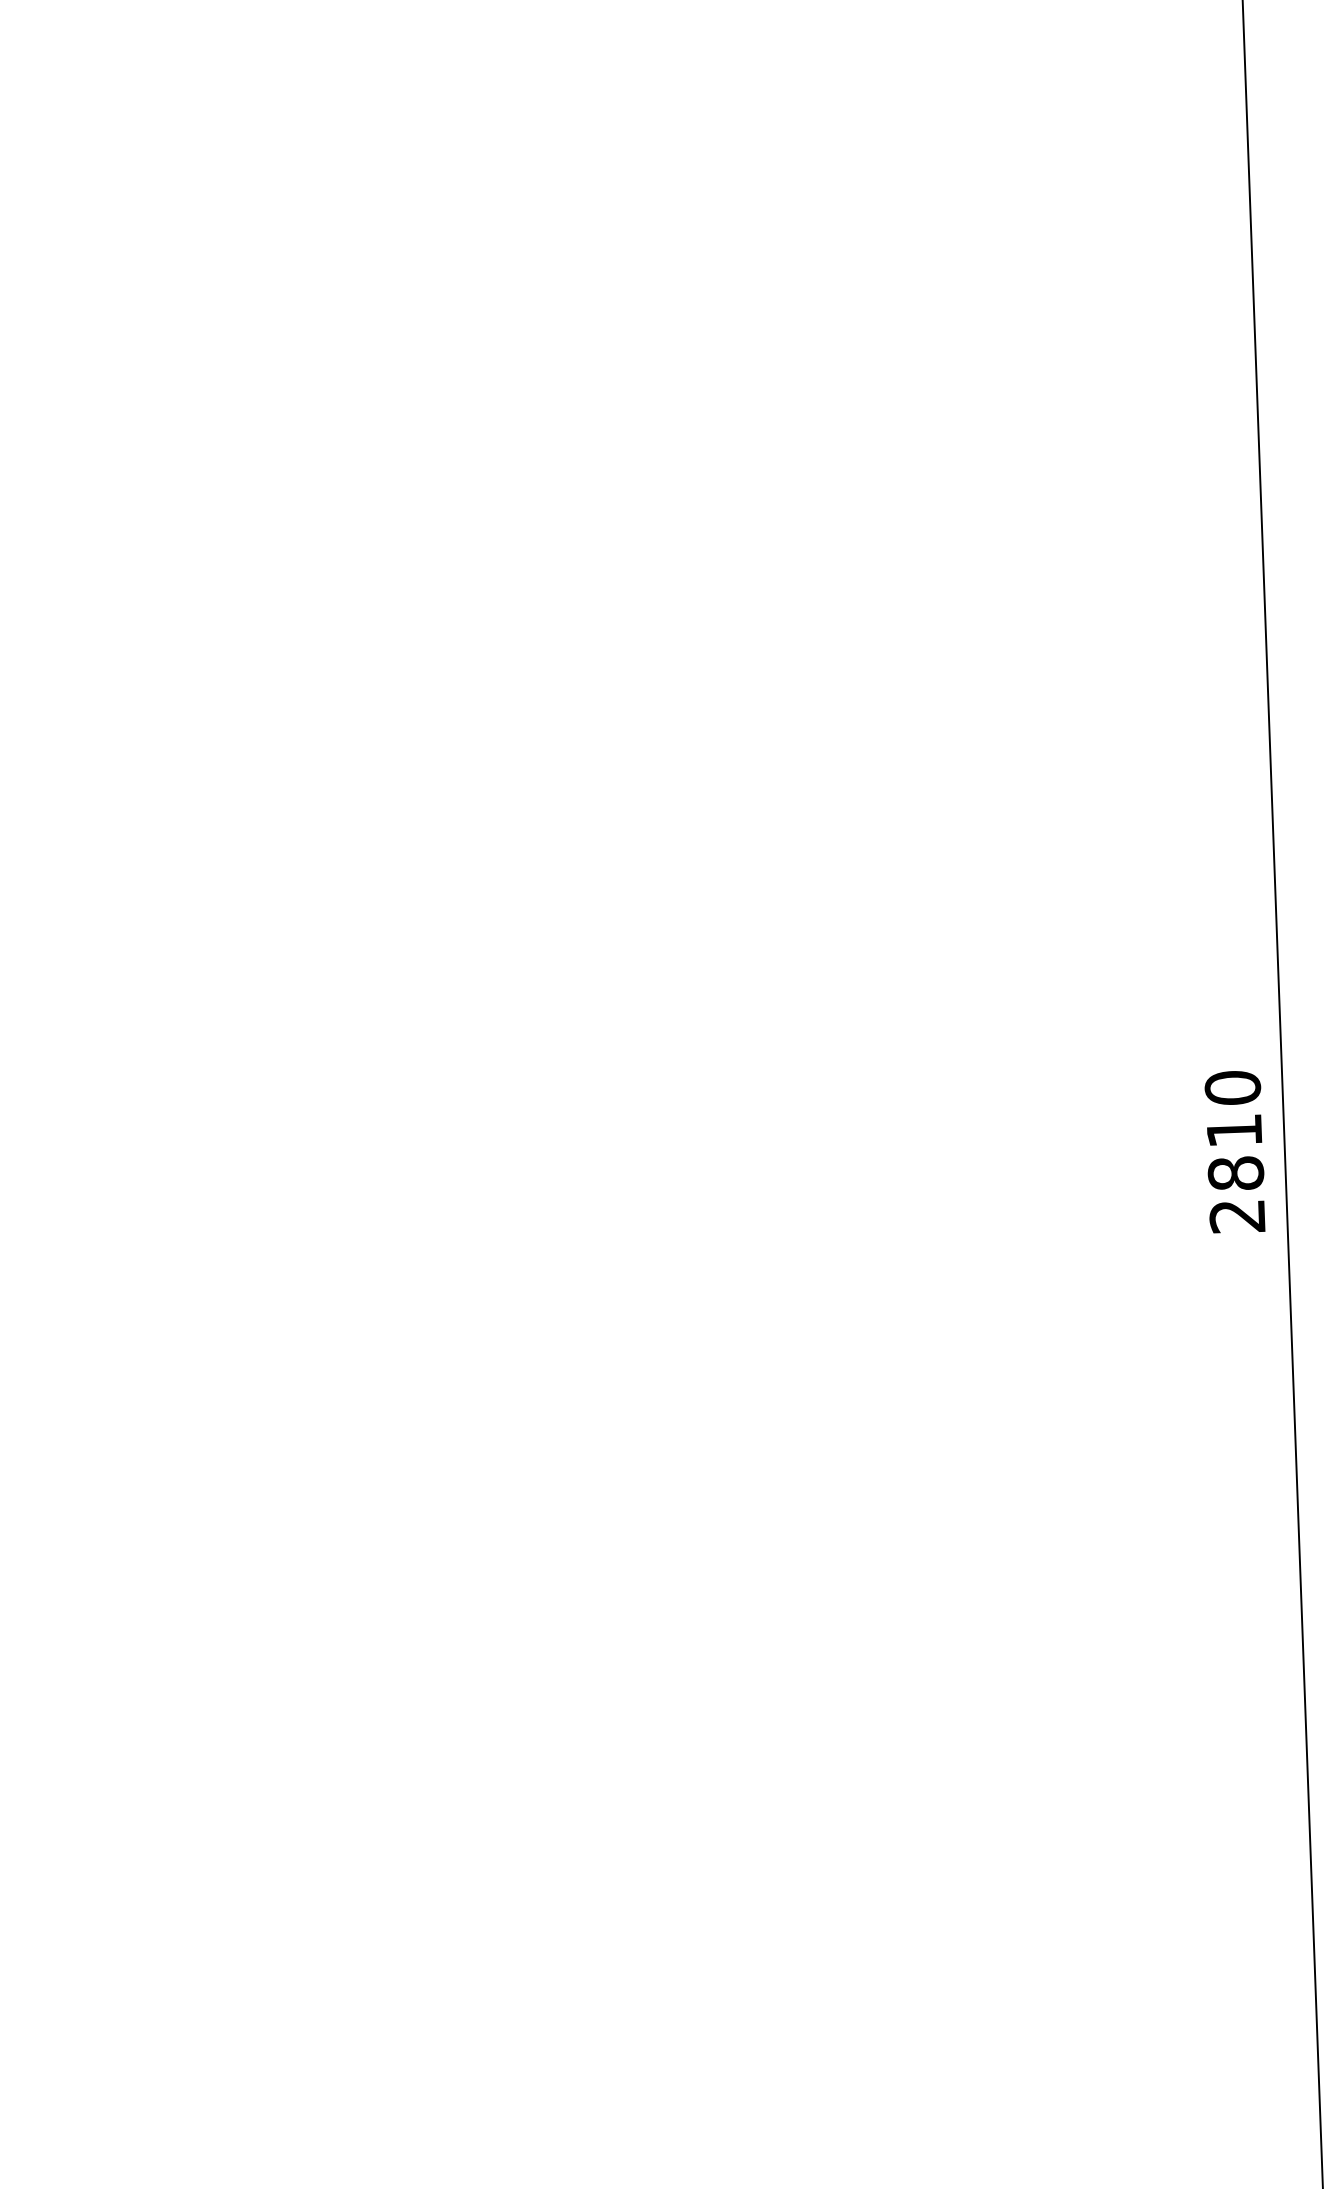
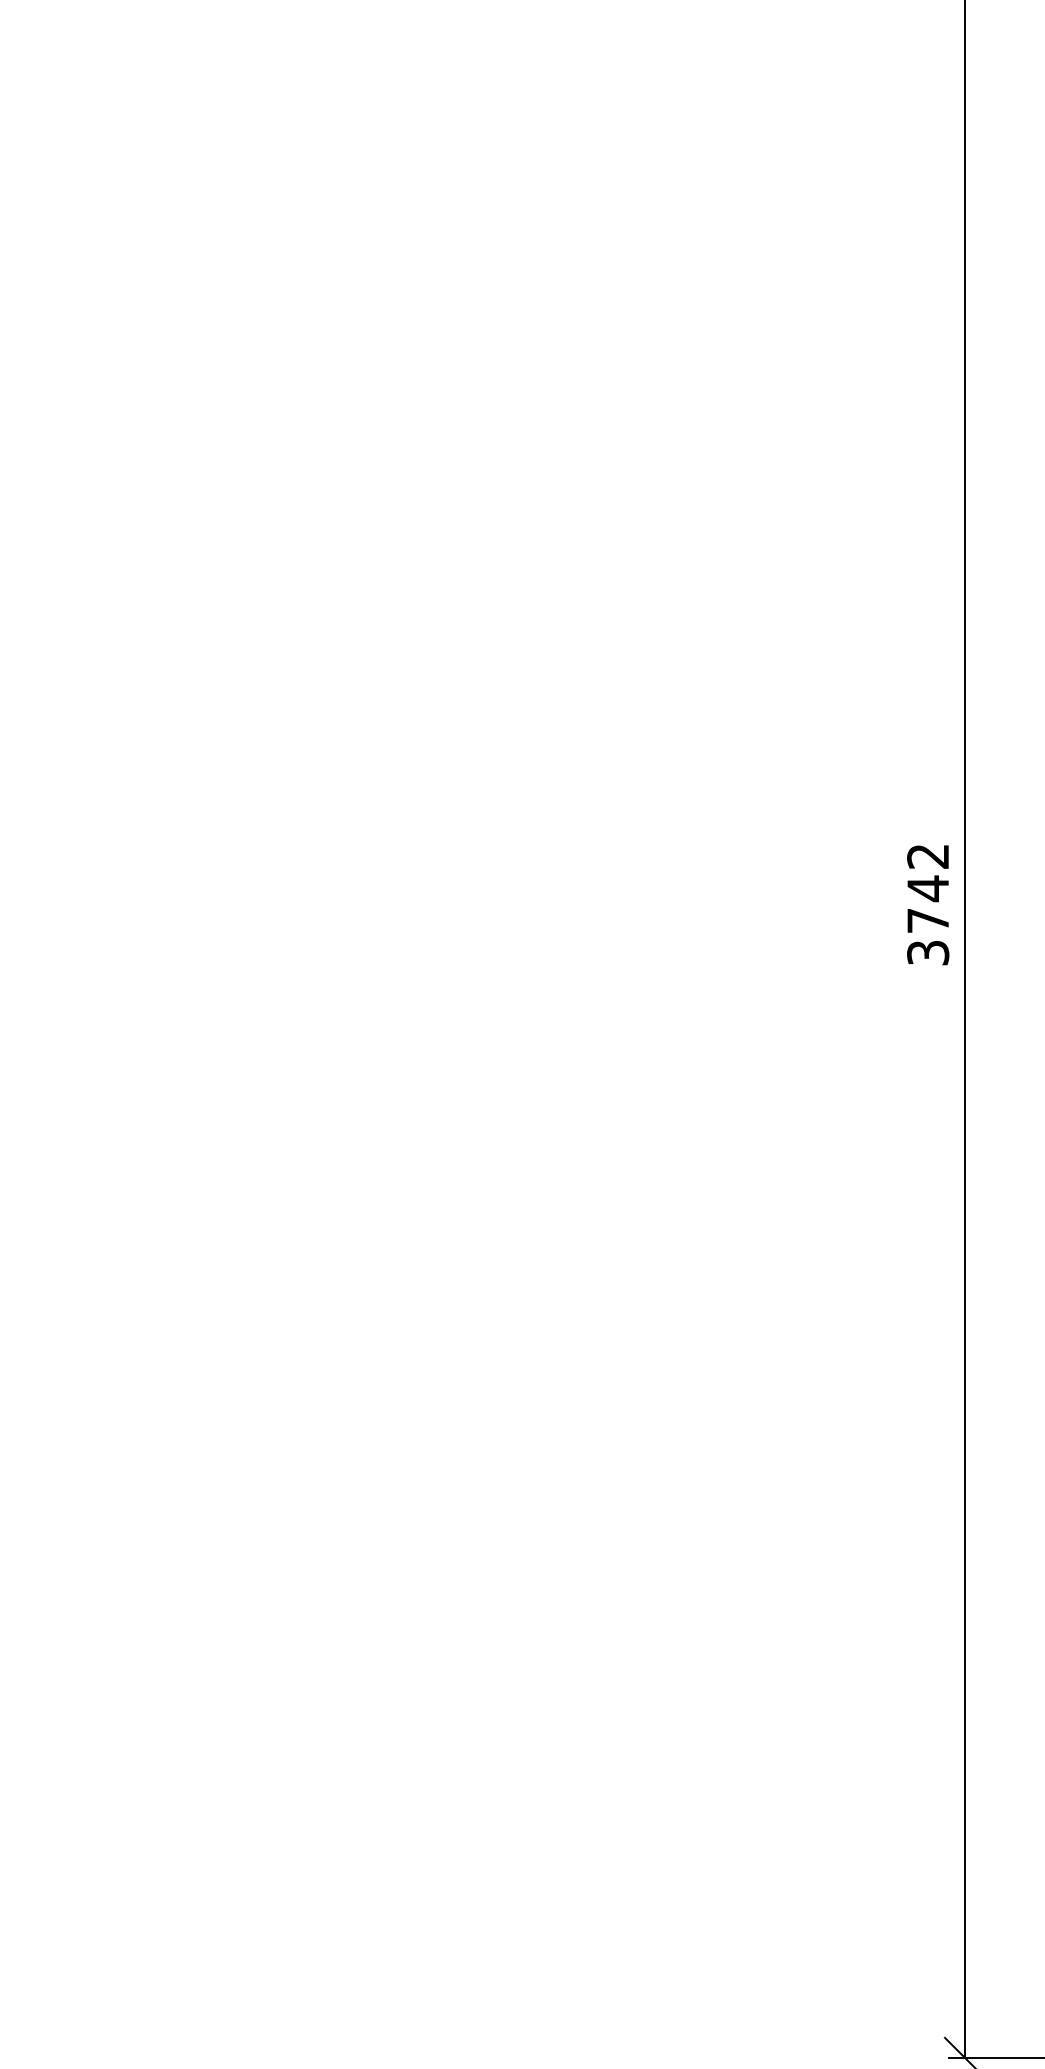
text: (1235, 1151) -> (928, 904), 2810 -> 3742

